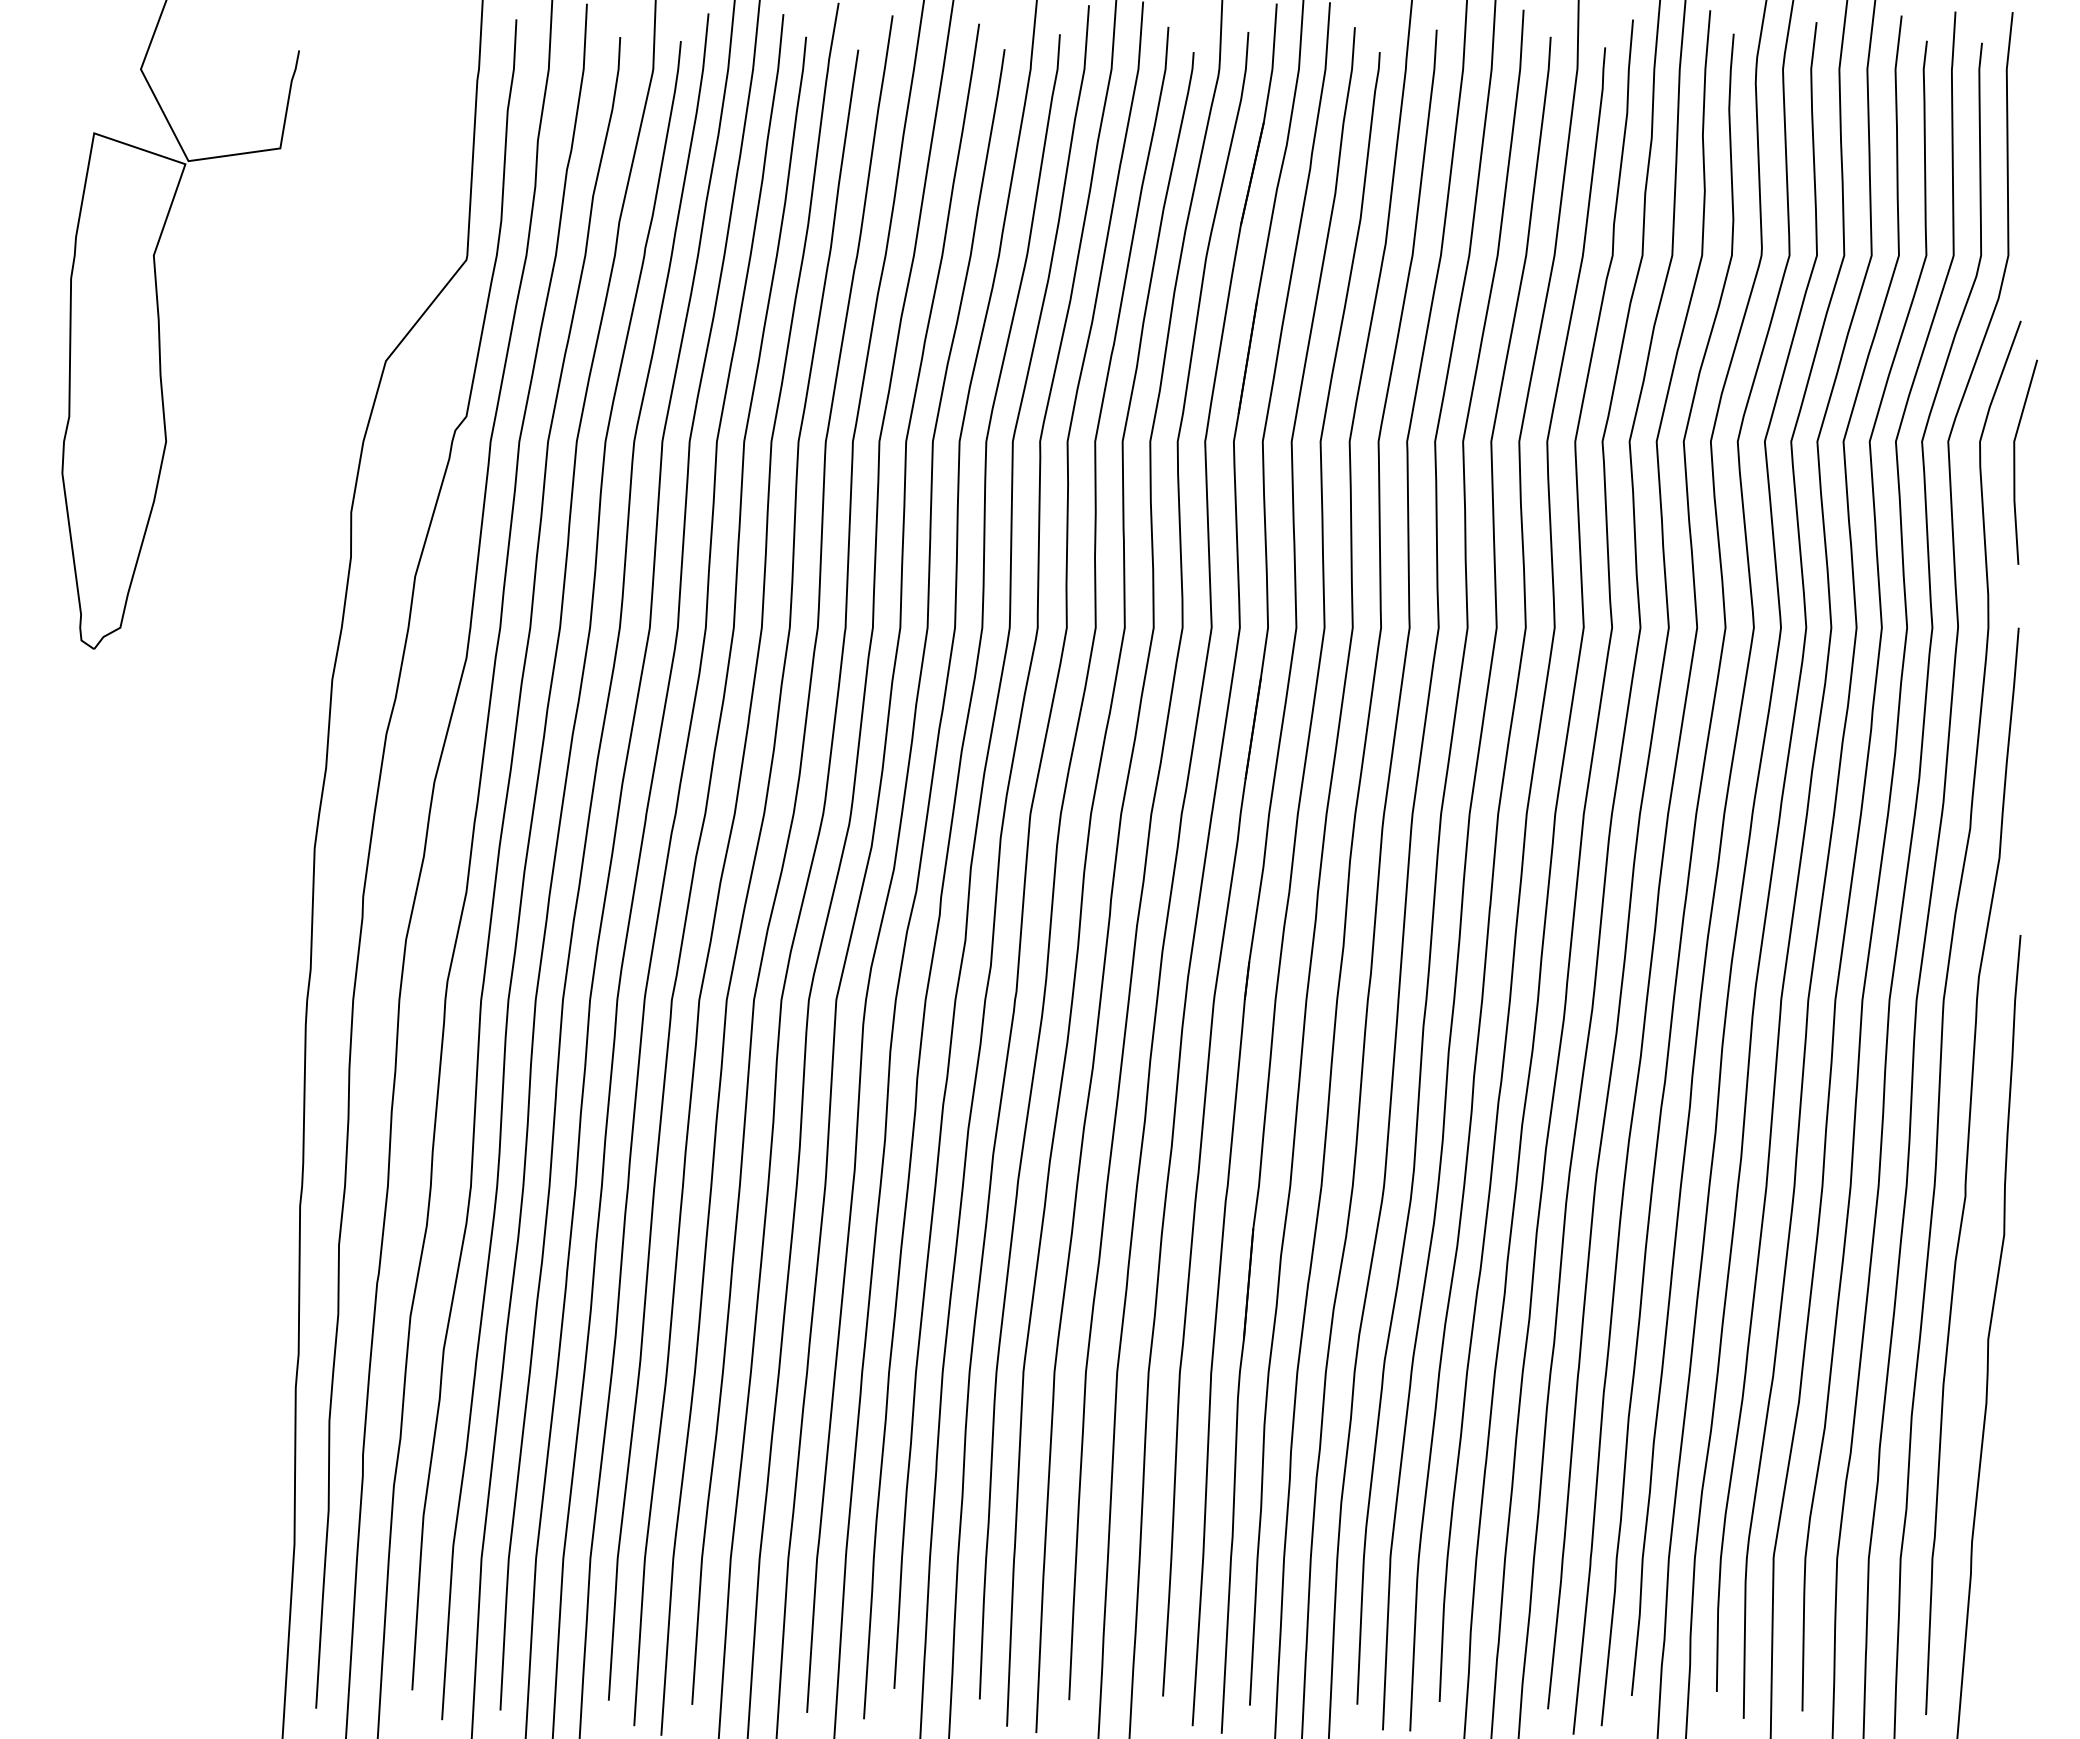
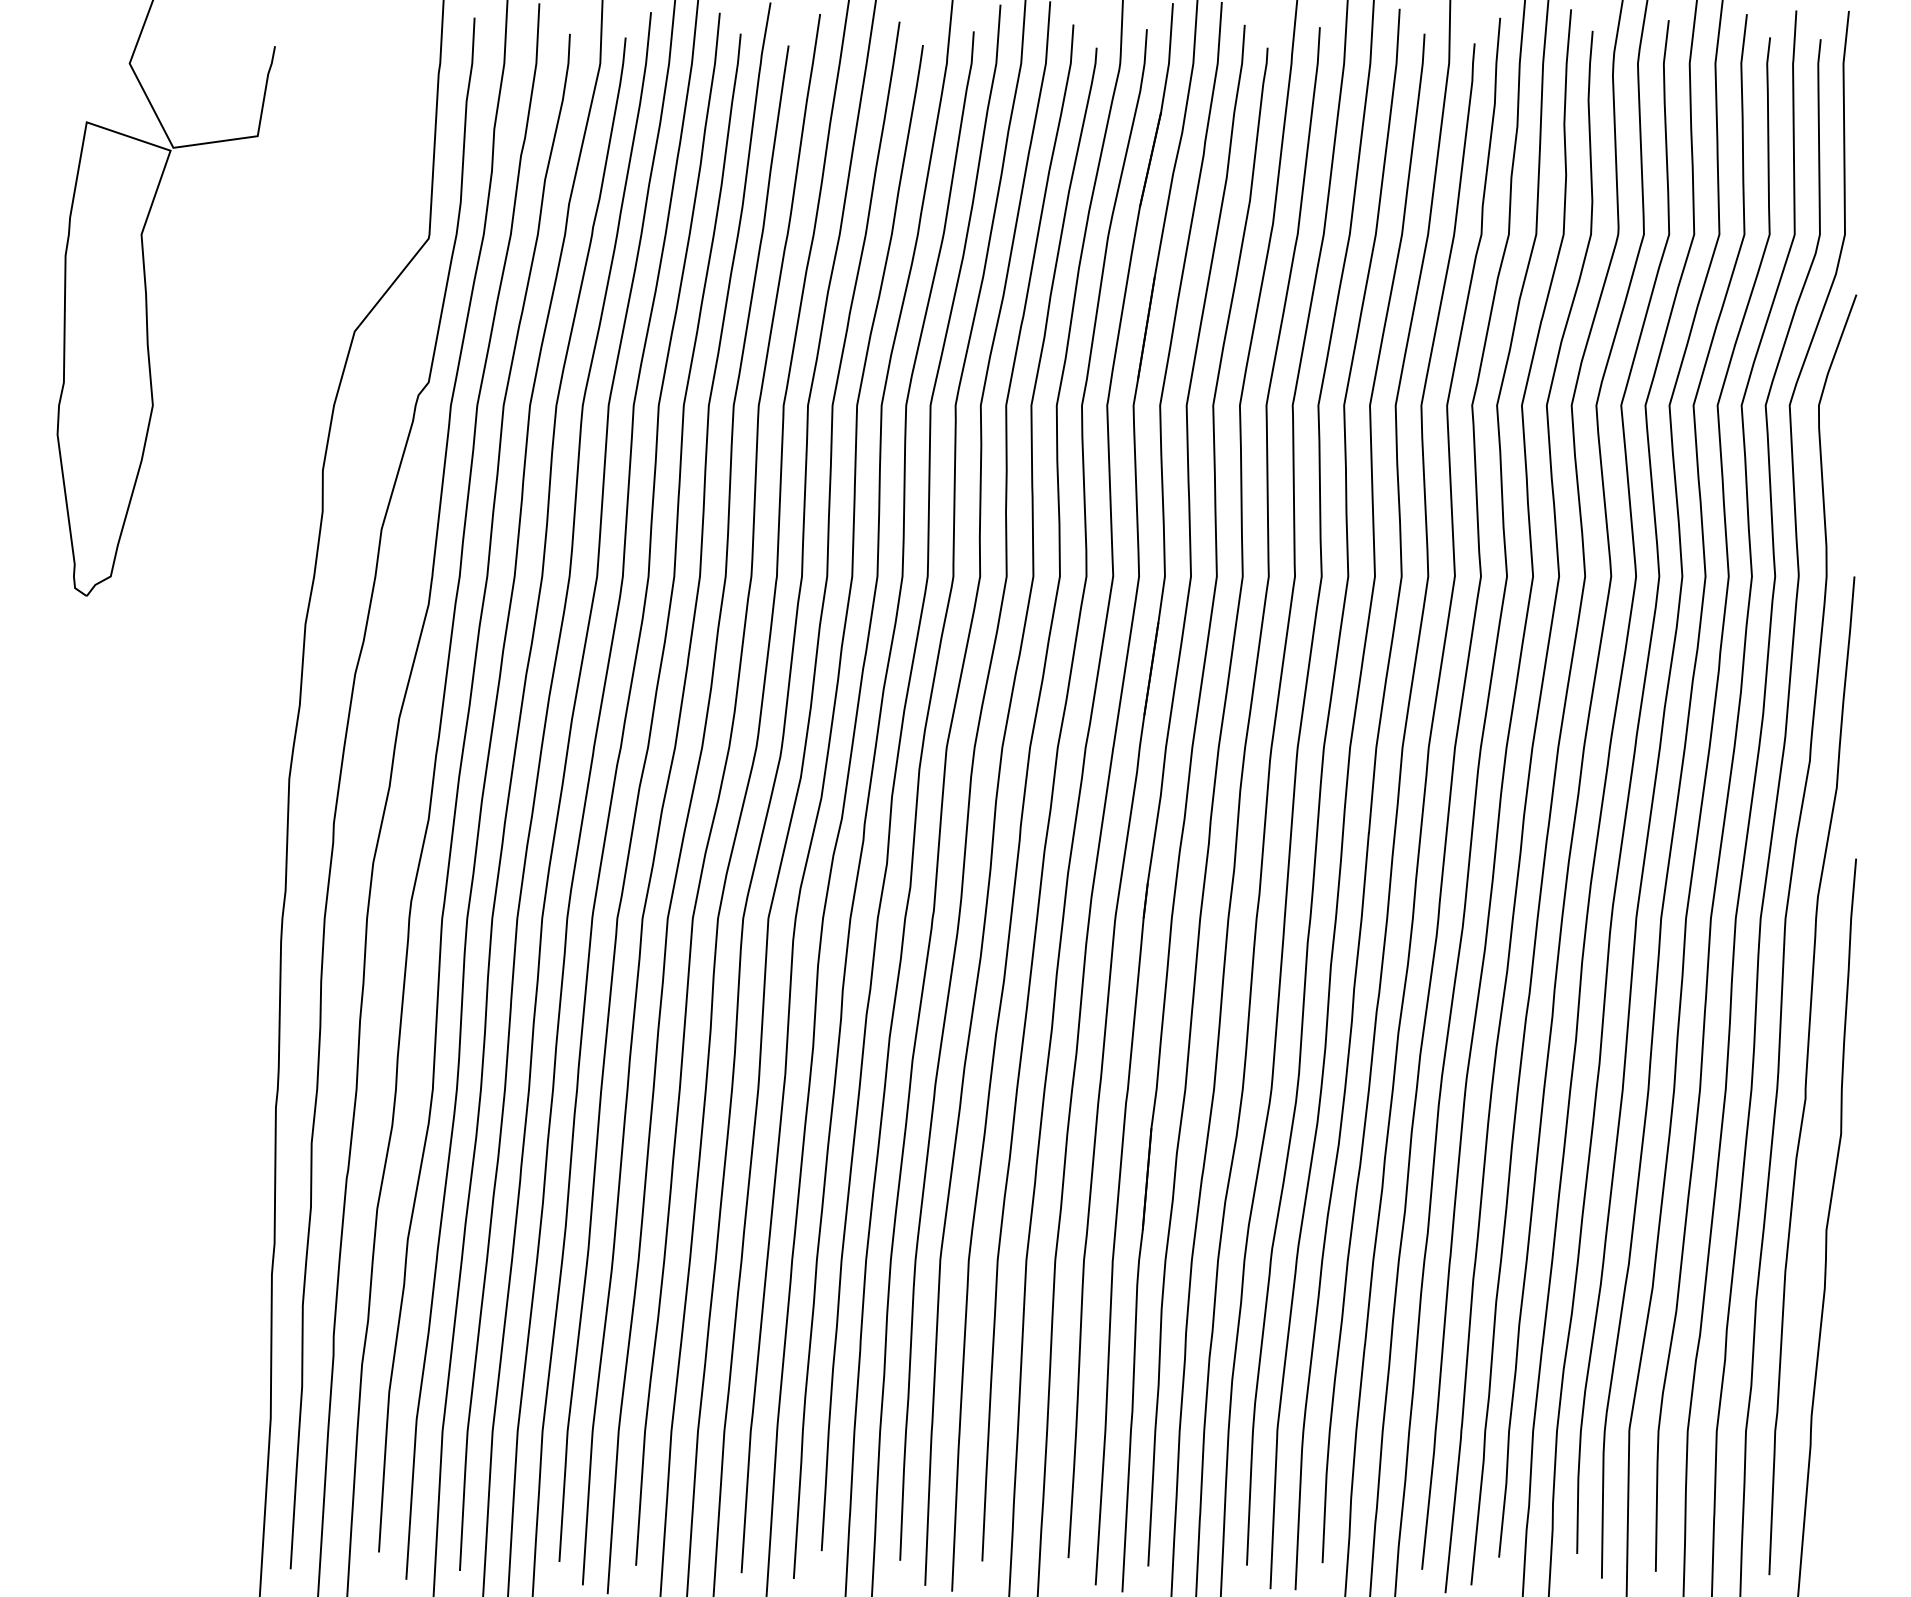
line: (2015, 461) -> (1851, 423), removed

